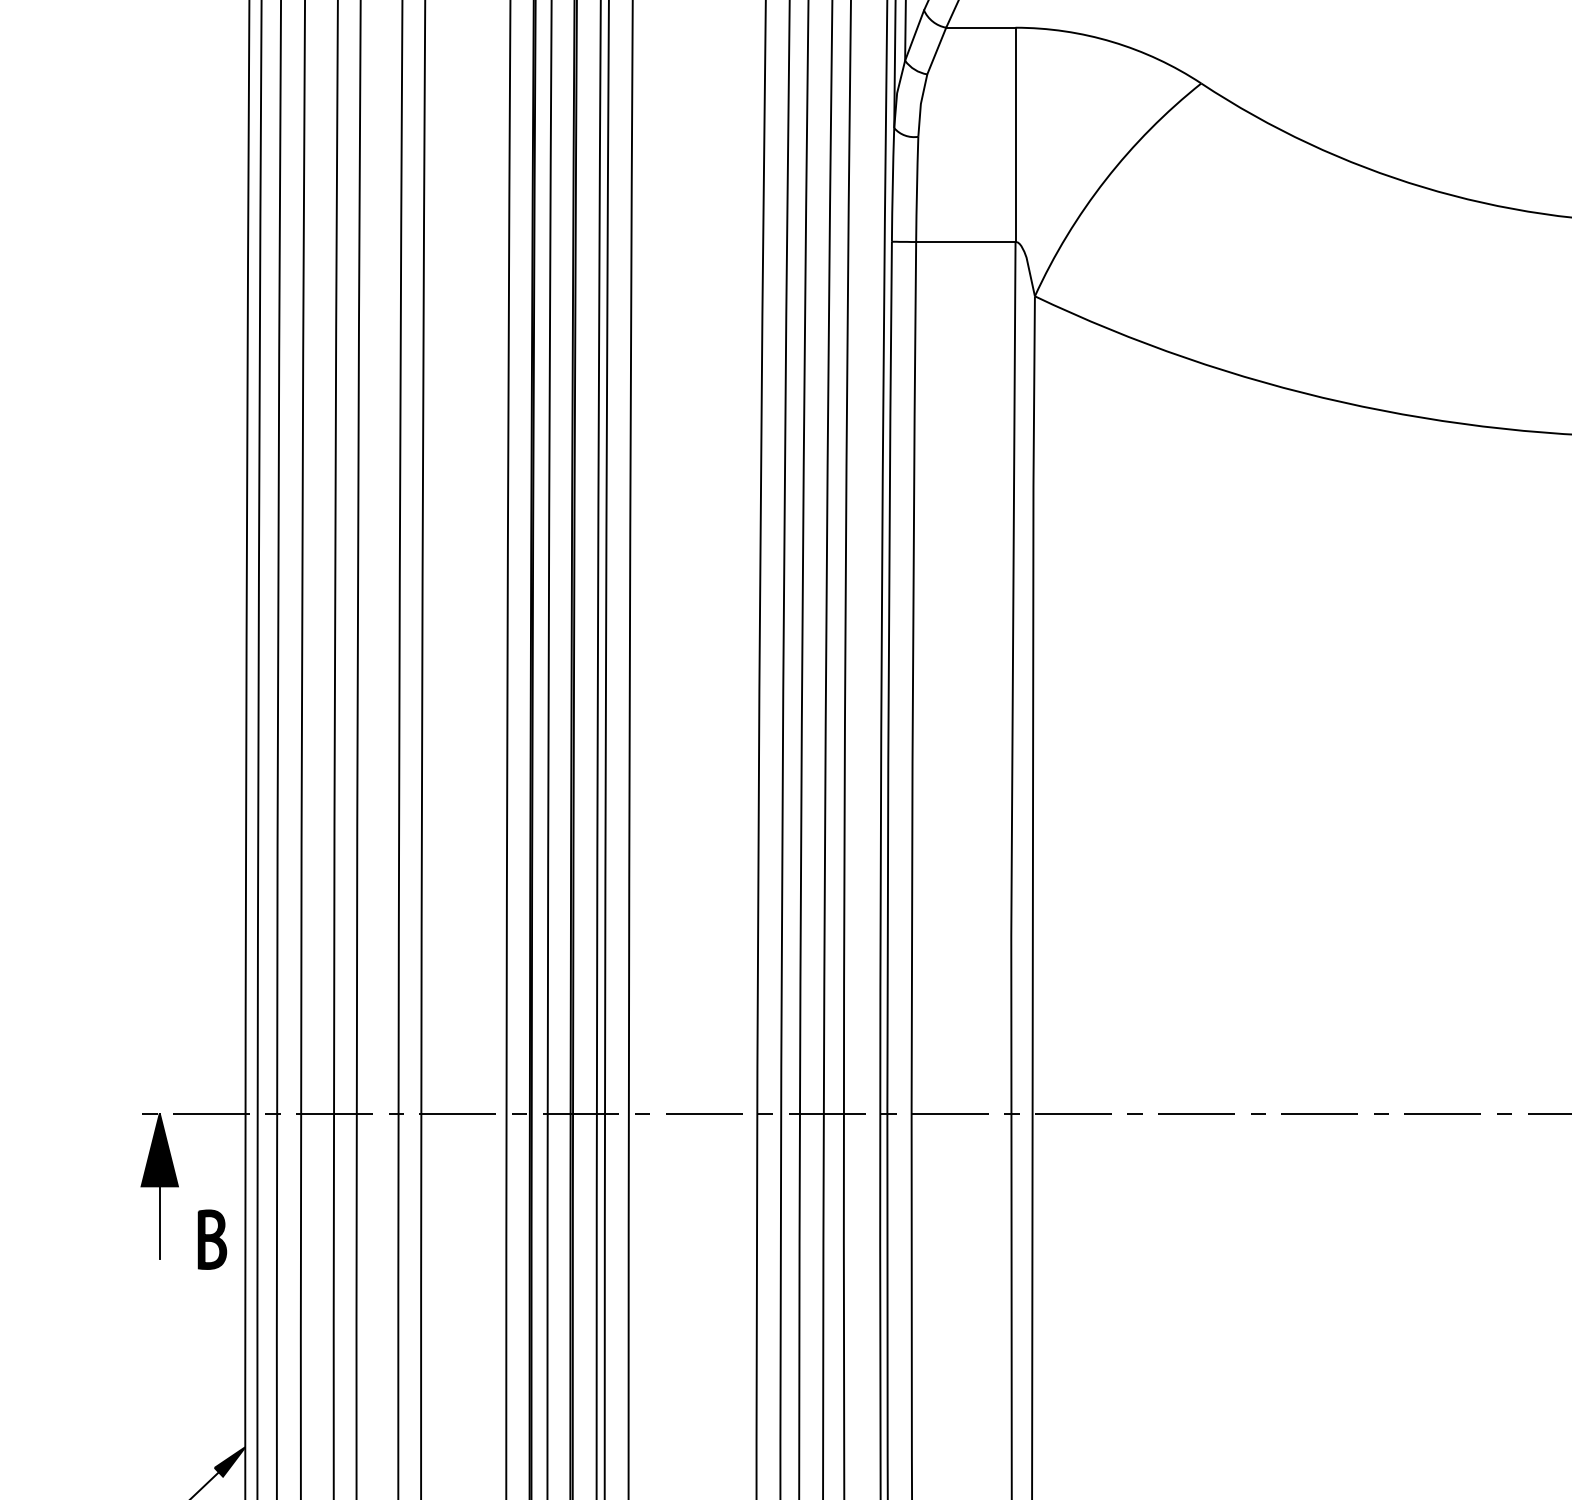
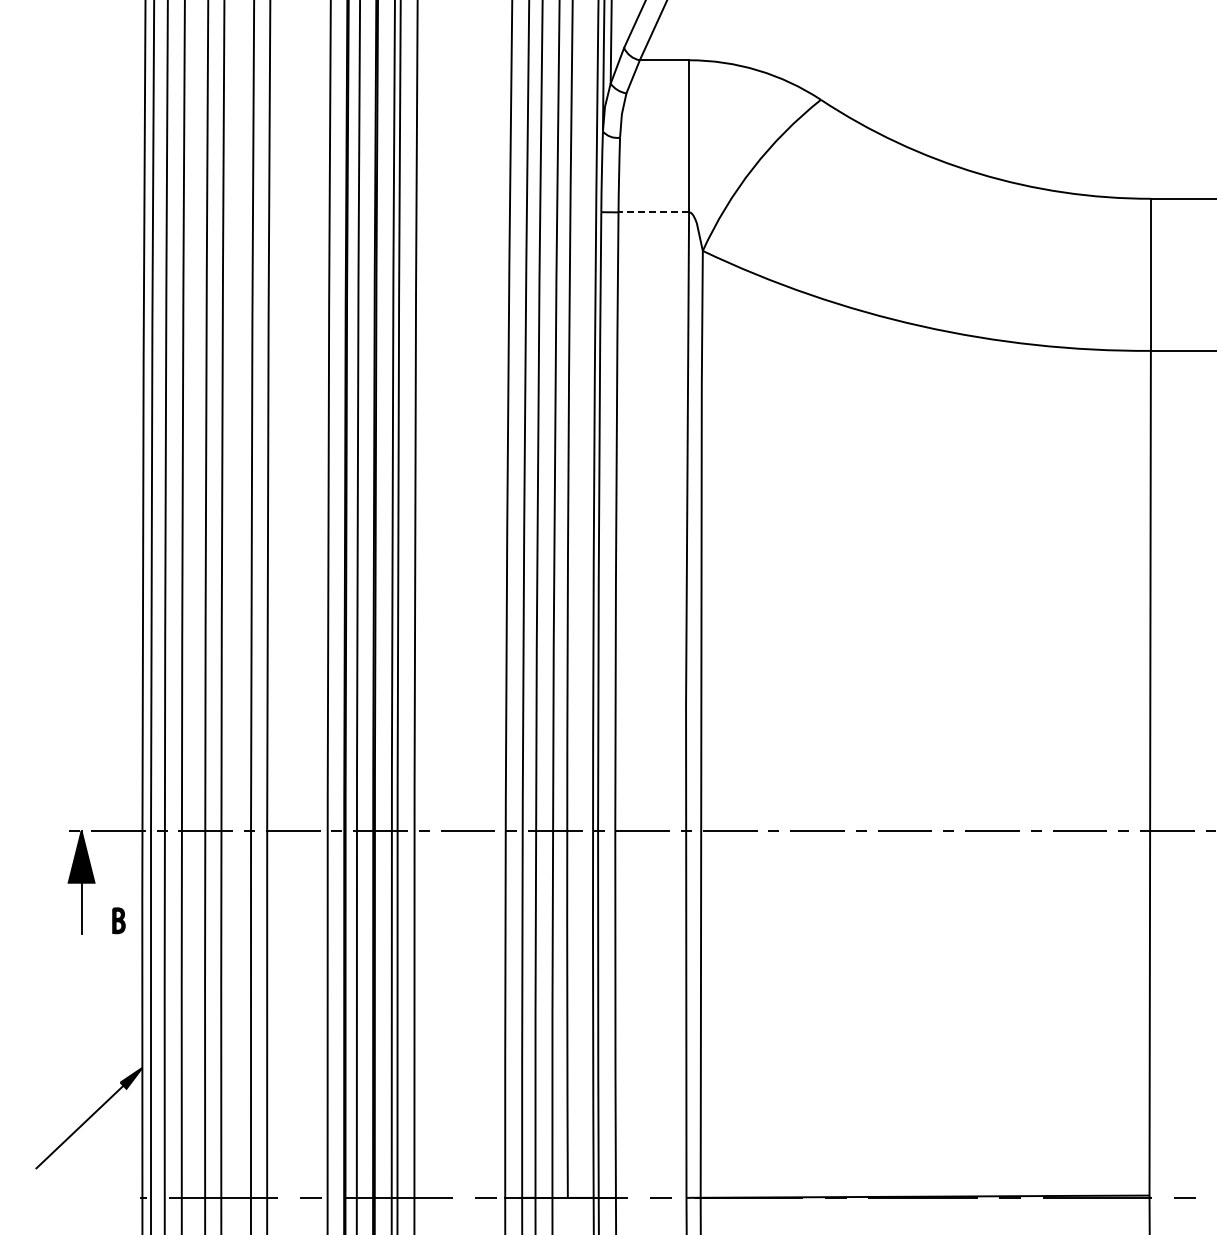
line: (965, 242) -> (653, 212), solid -> dashed
part: (211, 1239) -> (118, 920), size x0.6

